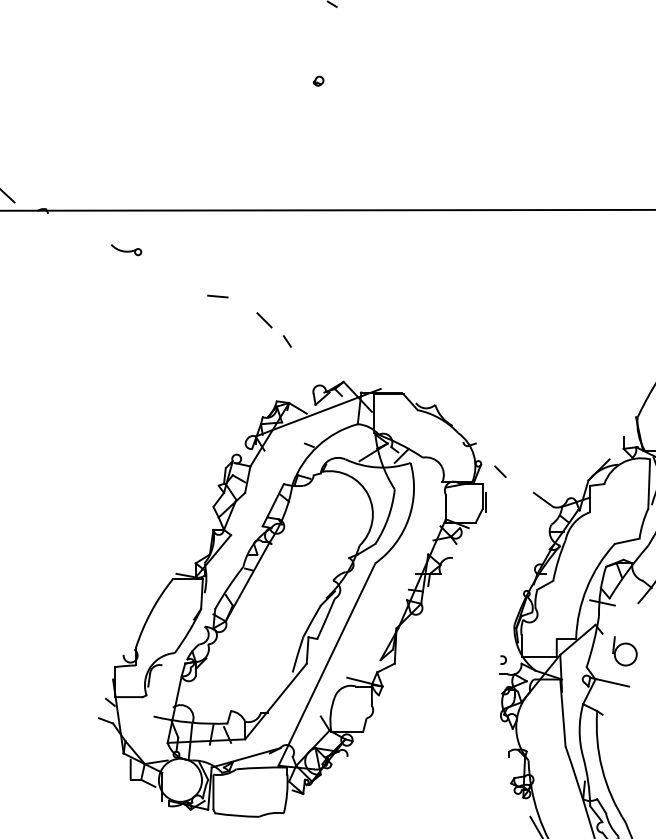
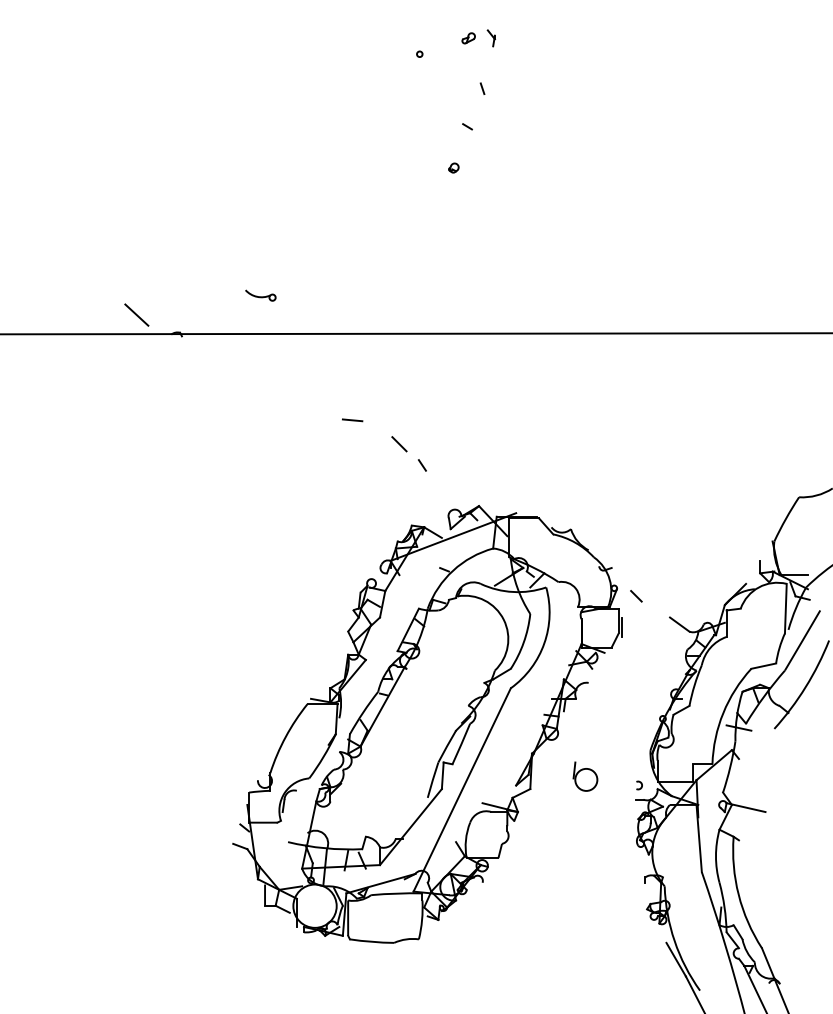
part: (318, 80) -> (453, 167), moved
part: (126, 249) -> (260, 295), moved
part: (624, 651) -> (585, 776), moved

